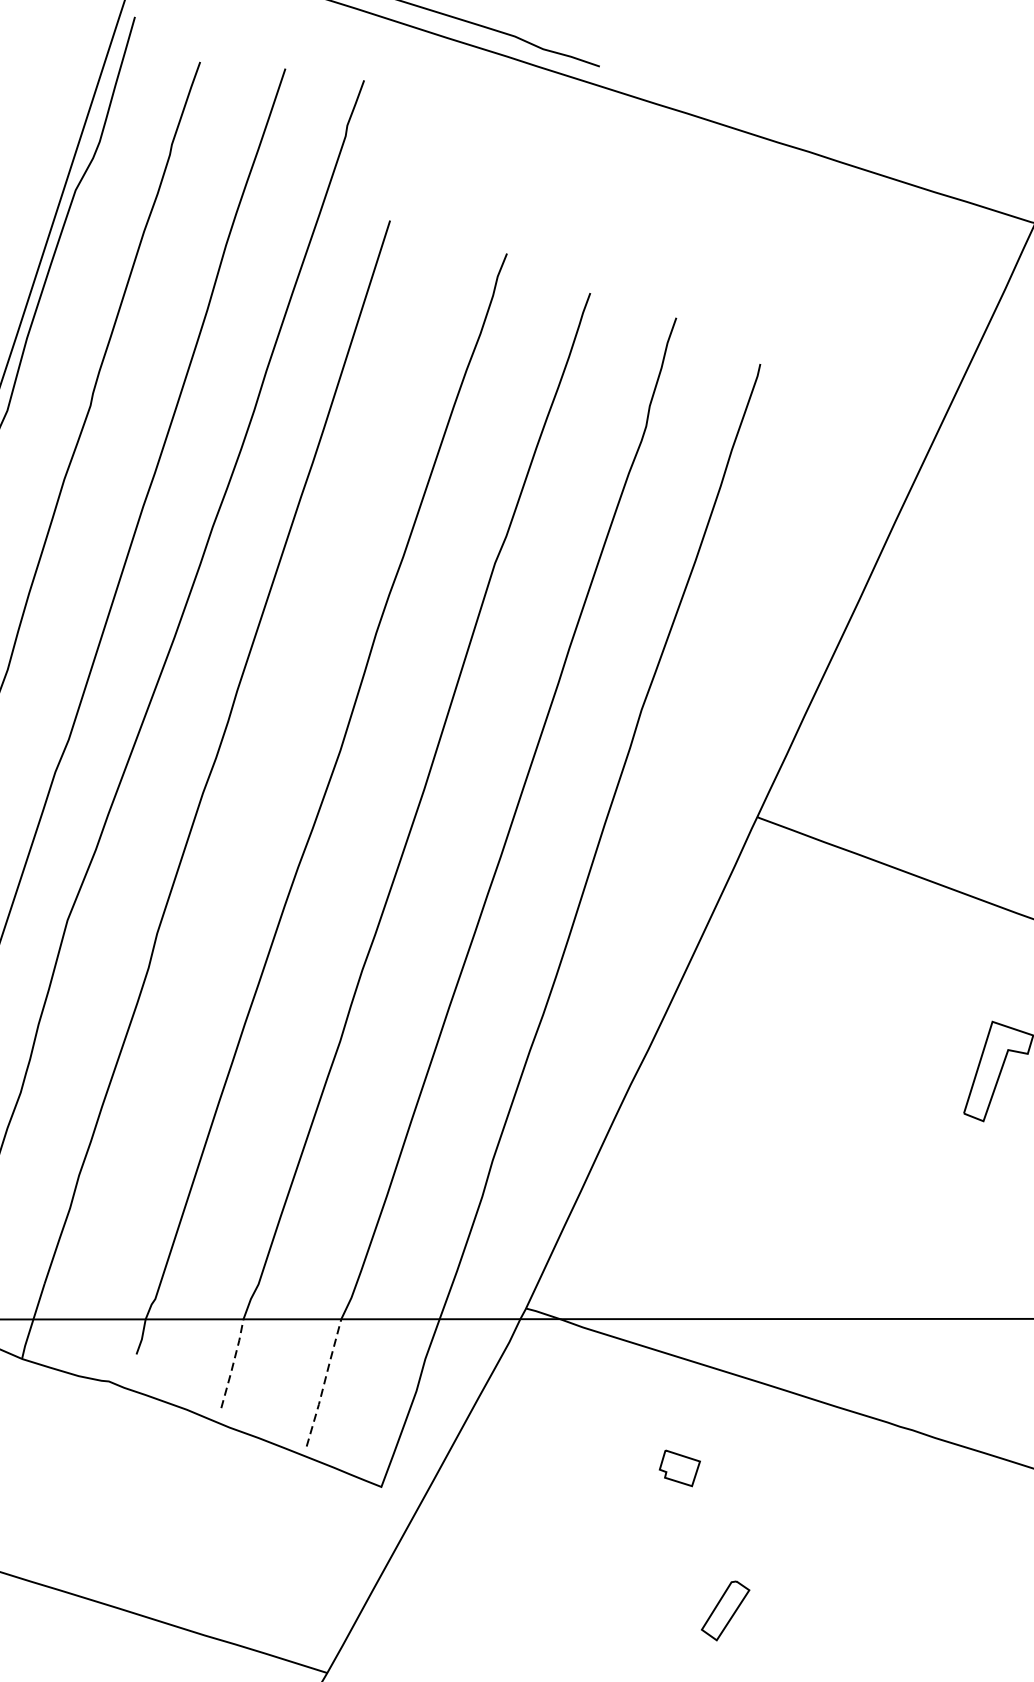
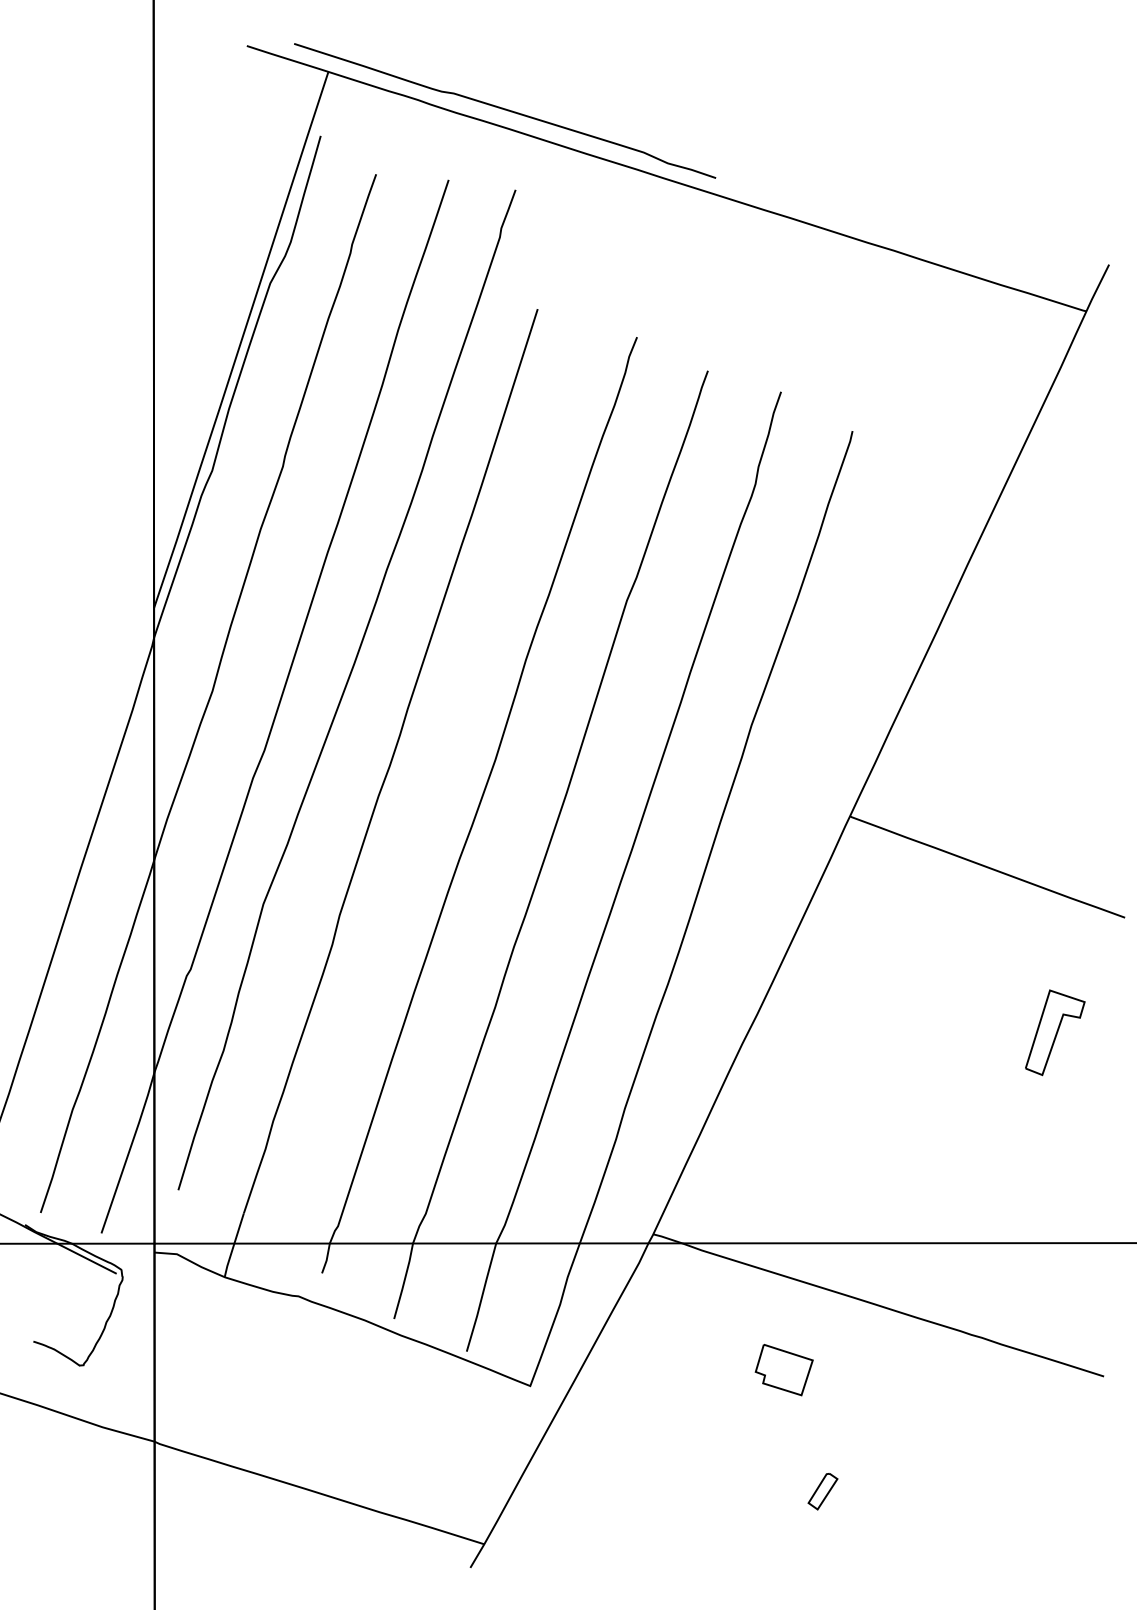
line: (233, 1362) -> (404, 1280), dashed -> solid
line: (324, 1382) -> (481, 1297), dashed -> solid
part: (679, 1468) -> (783, 1370), size x1.67
part: (724, 1610) -> (822, 1491), size x0.71

